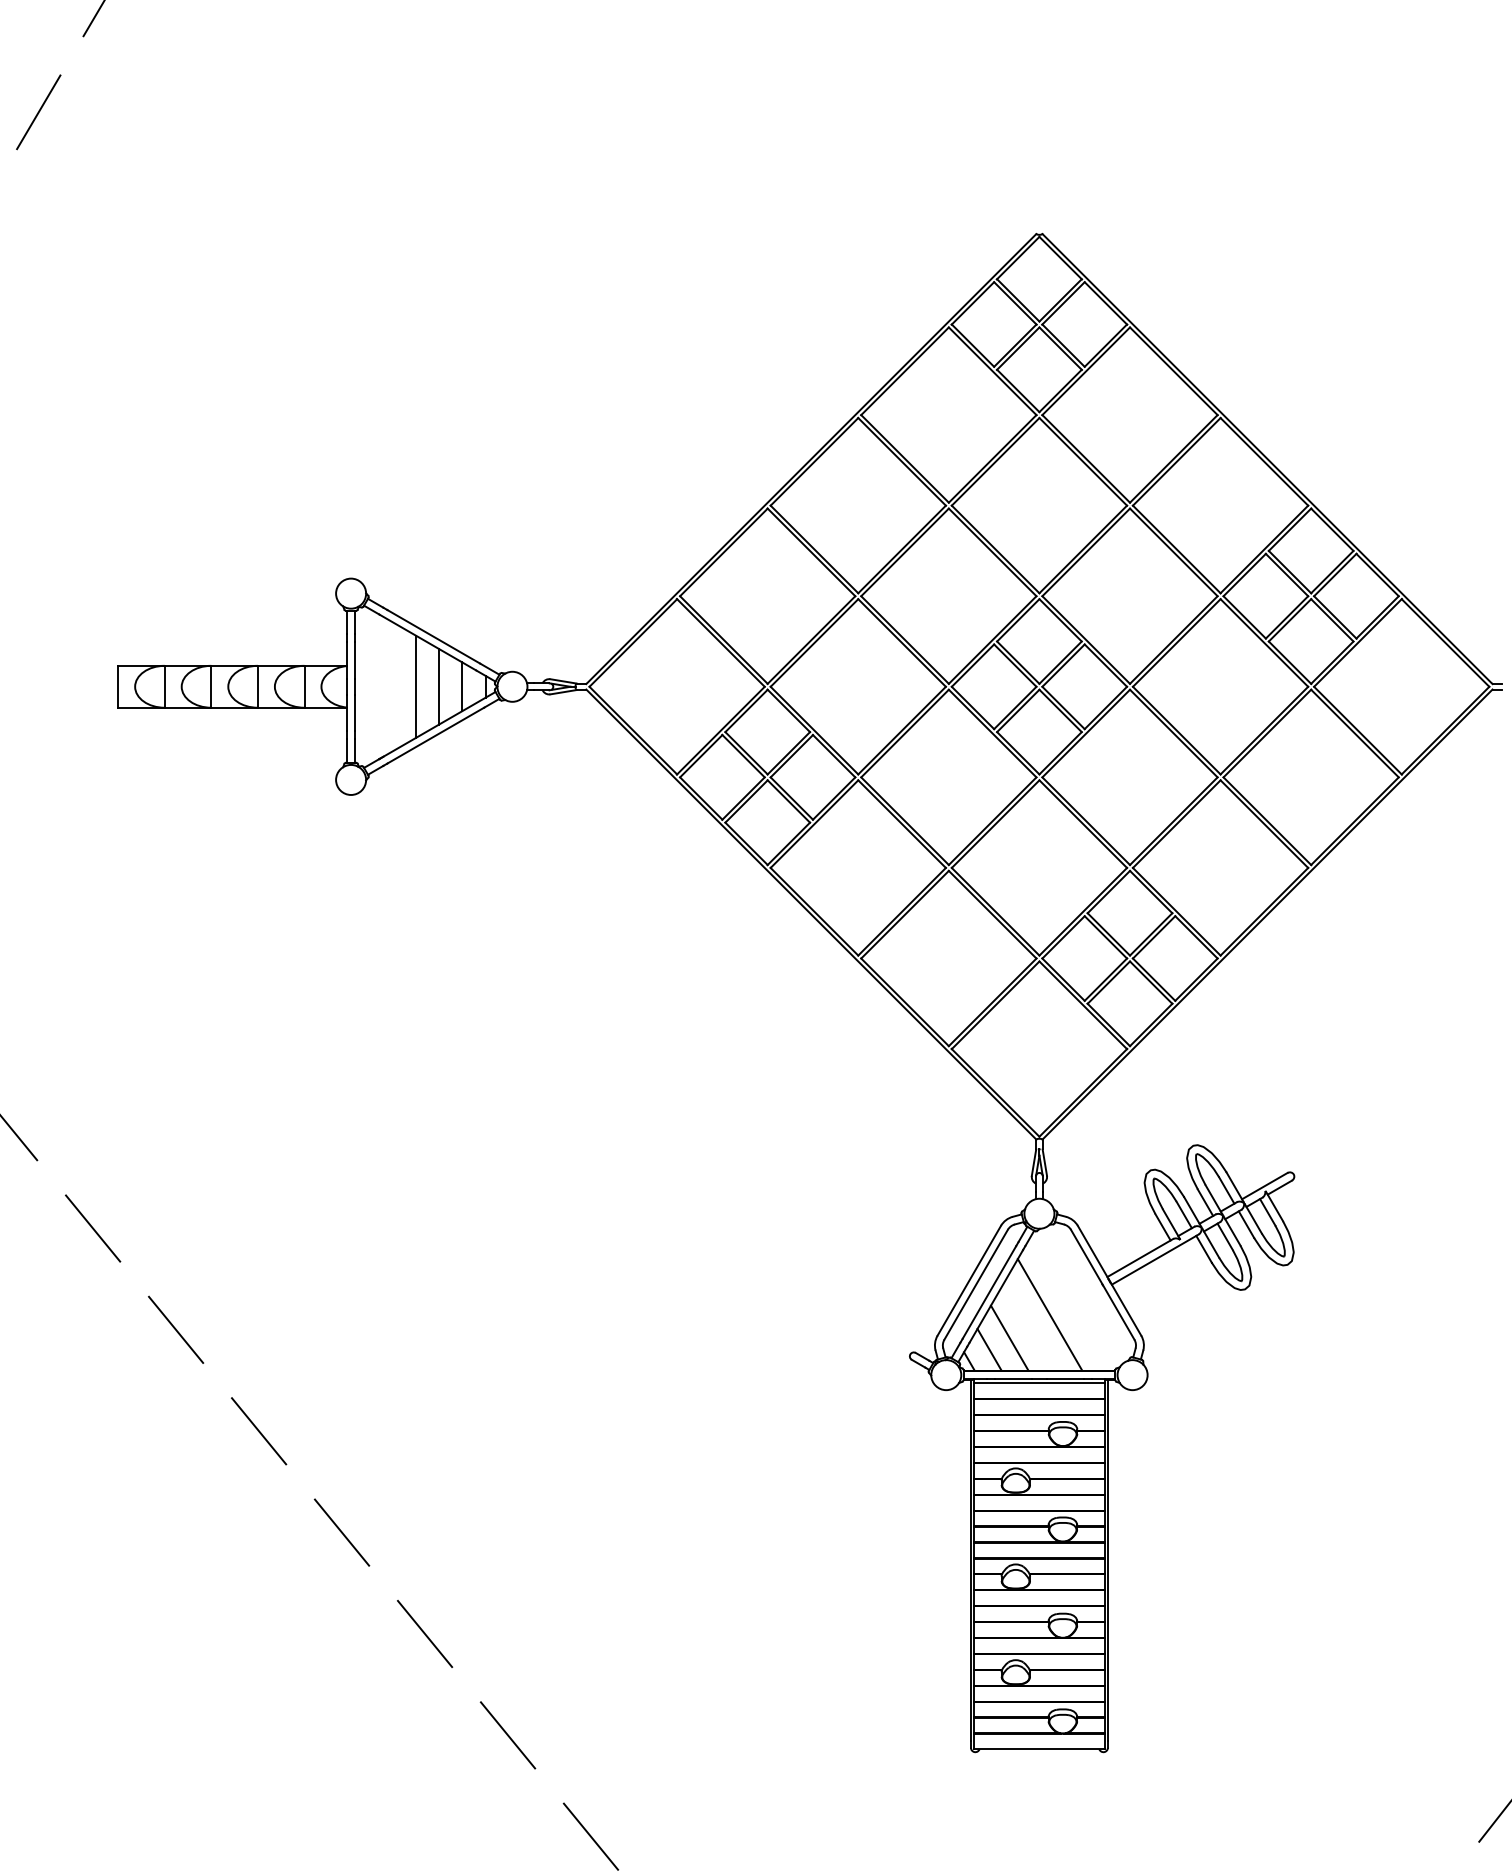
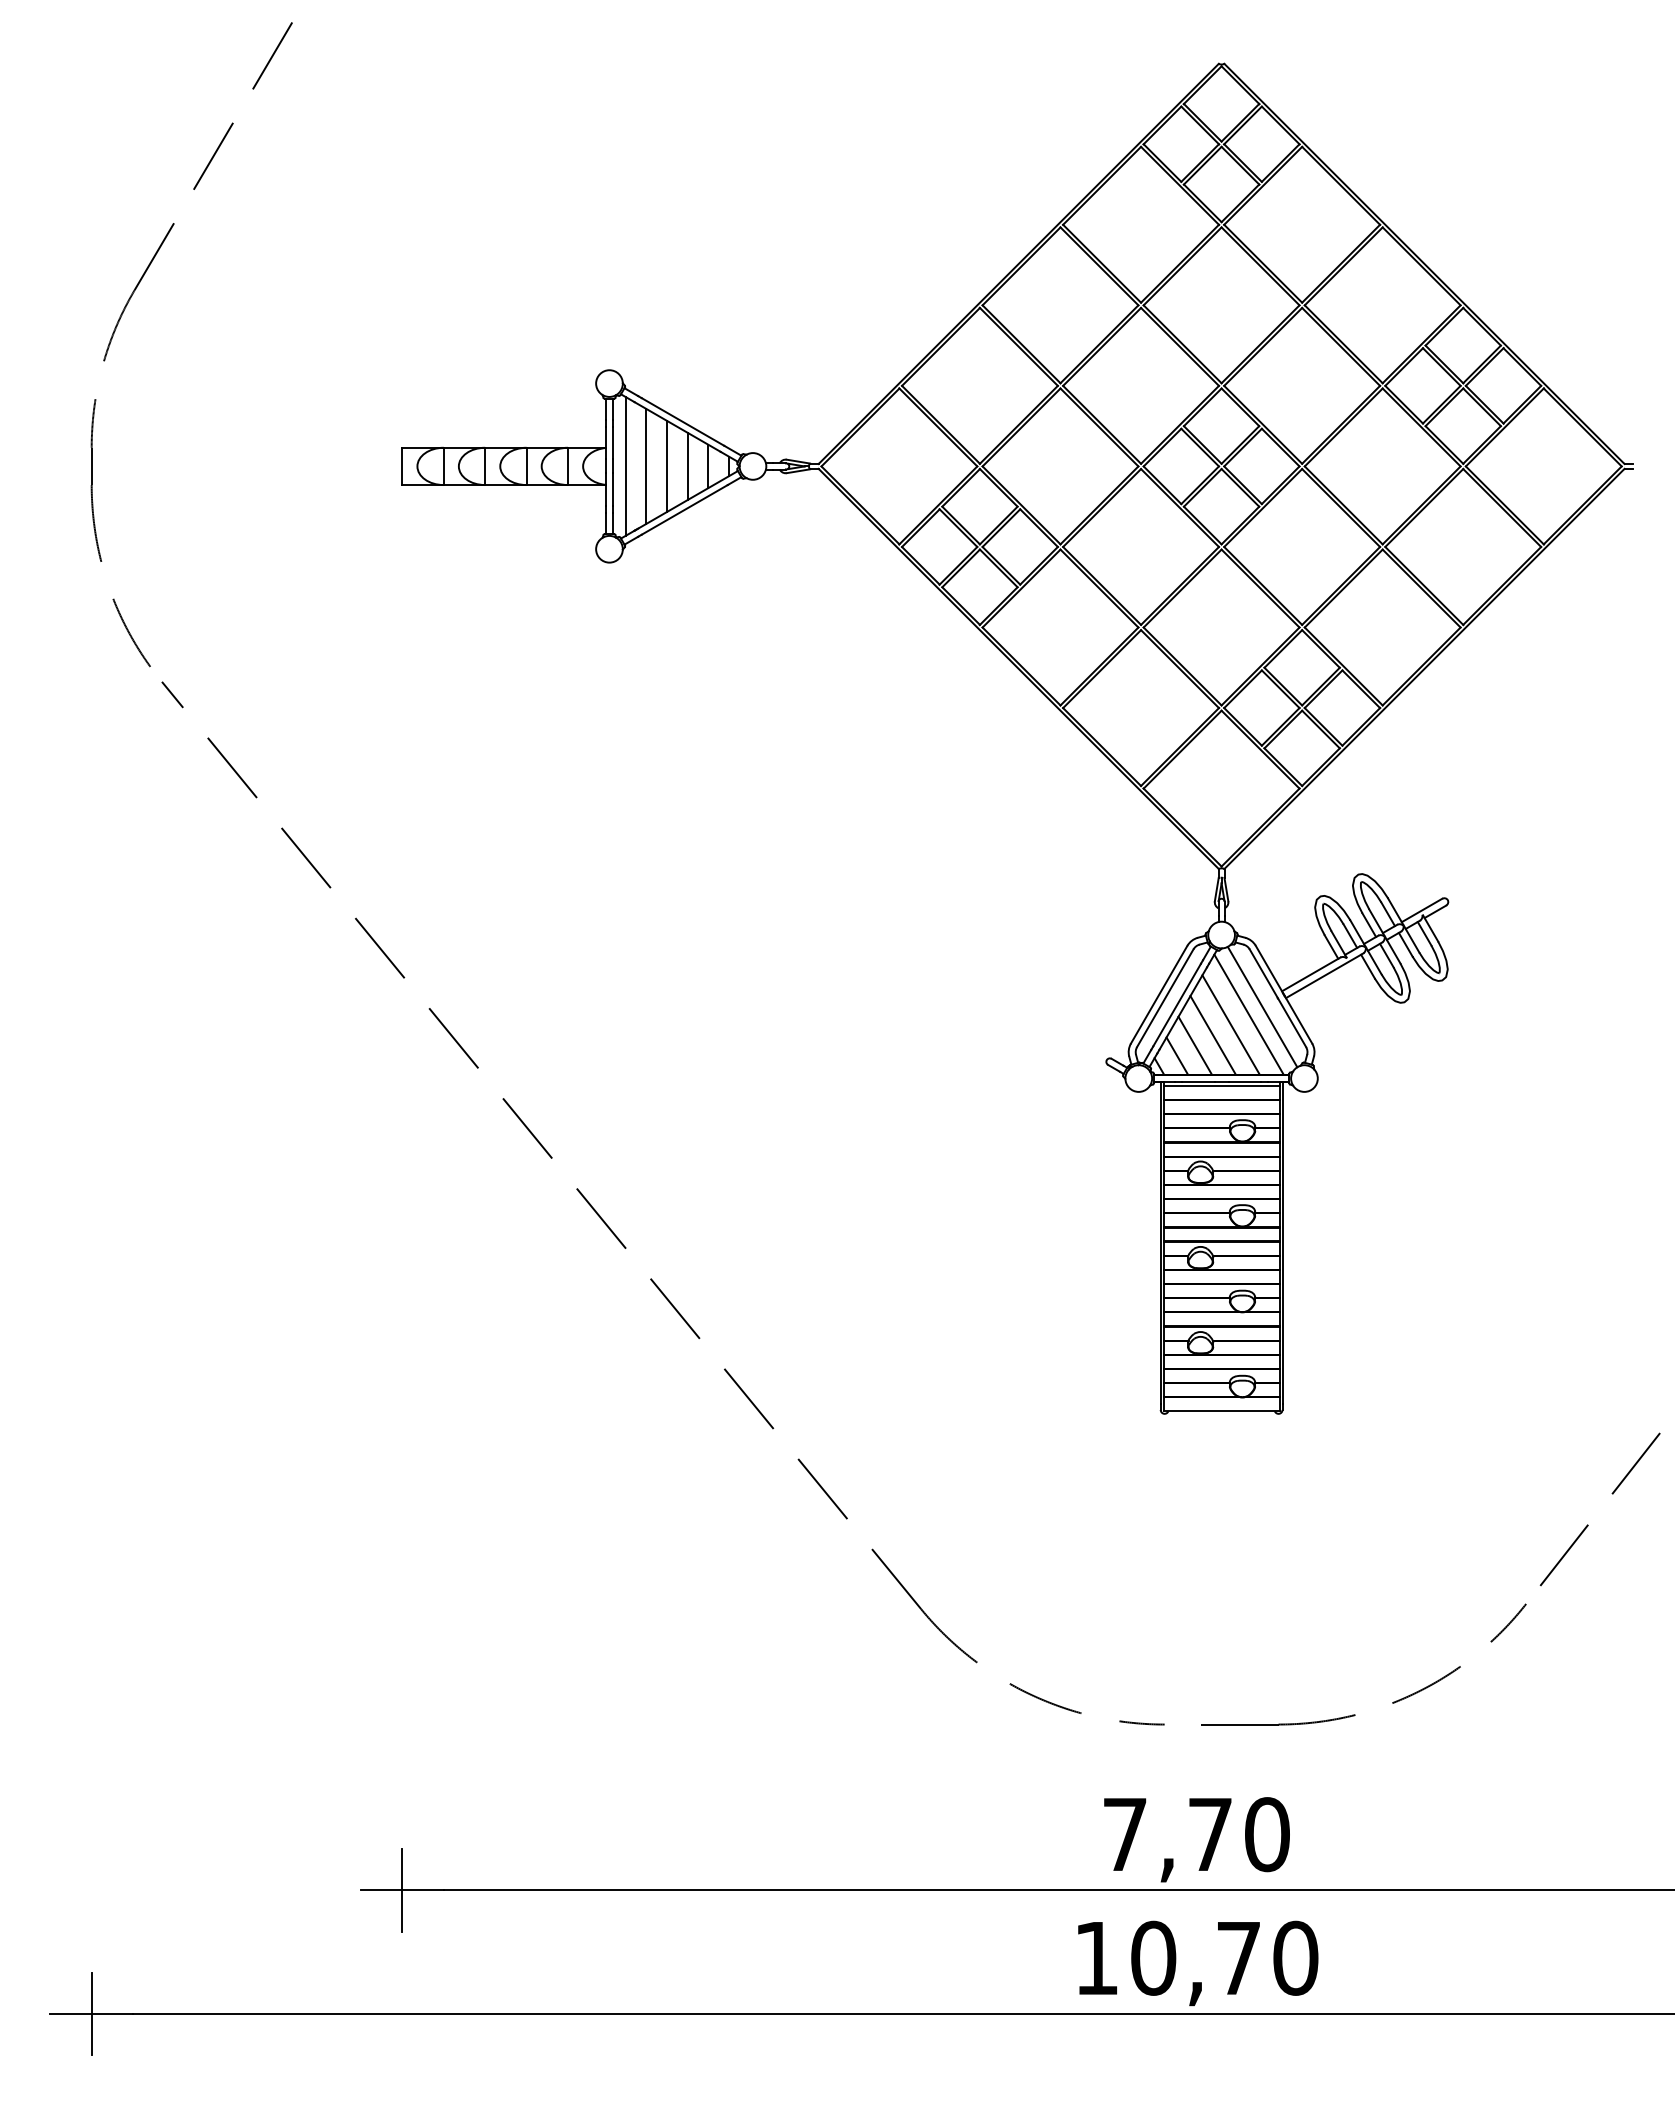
line: (369, 685) -> (625, 465), added
line: (392, 685) -> (646, 465), added
line: (1085, 1294) -> (1262, 1006), added
line: (1069, 1303) -> (1248, 1014), added
line: (1029, 1326) -> (1212, 1035), added

